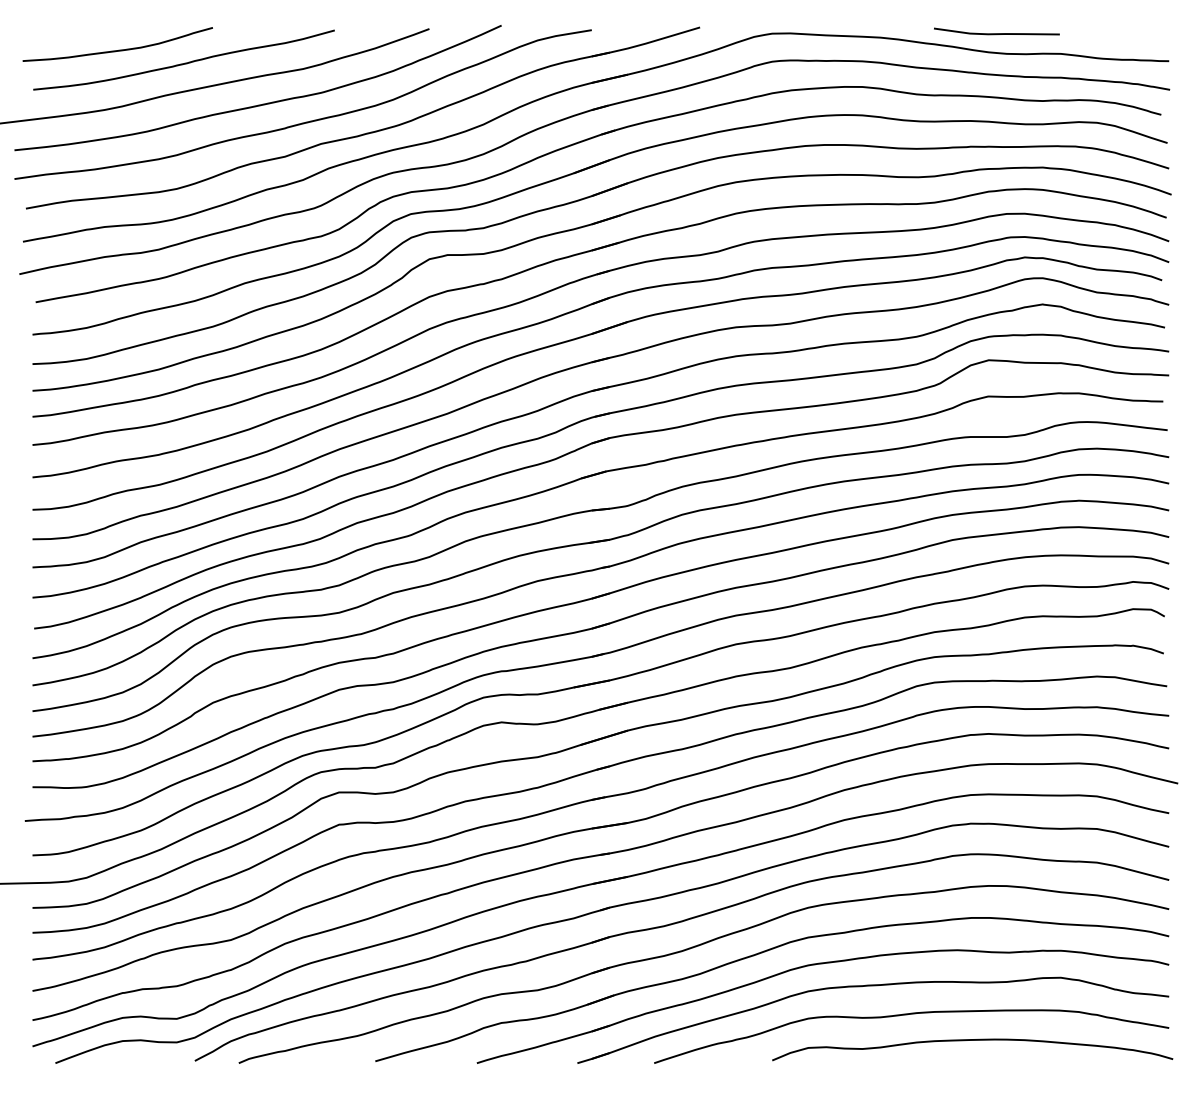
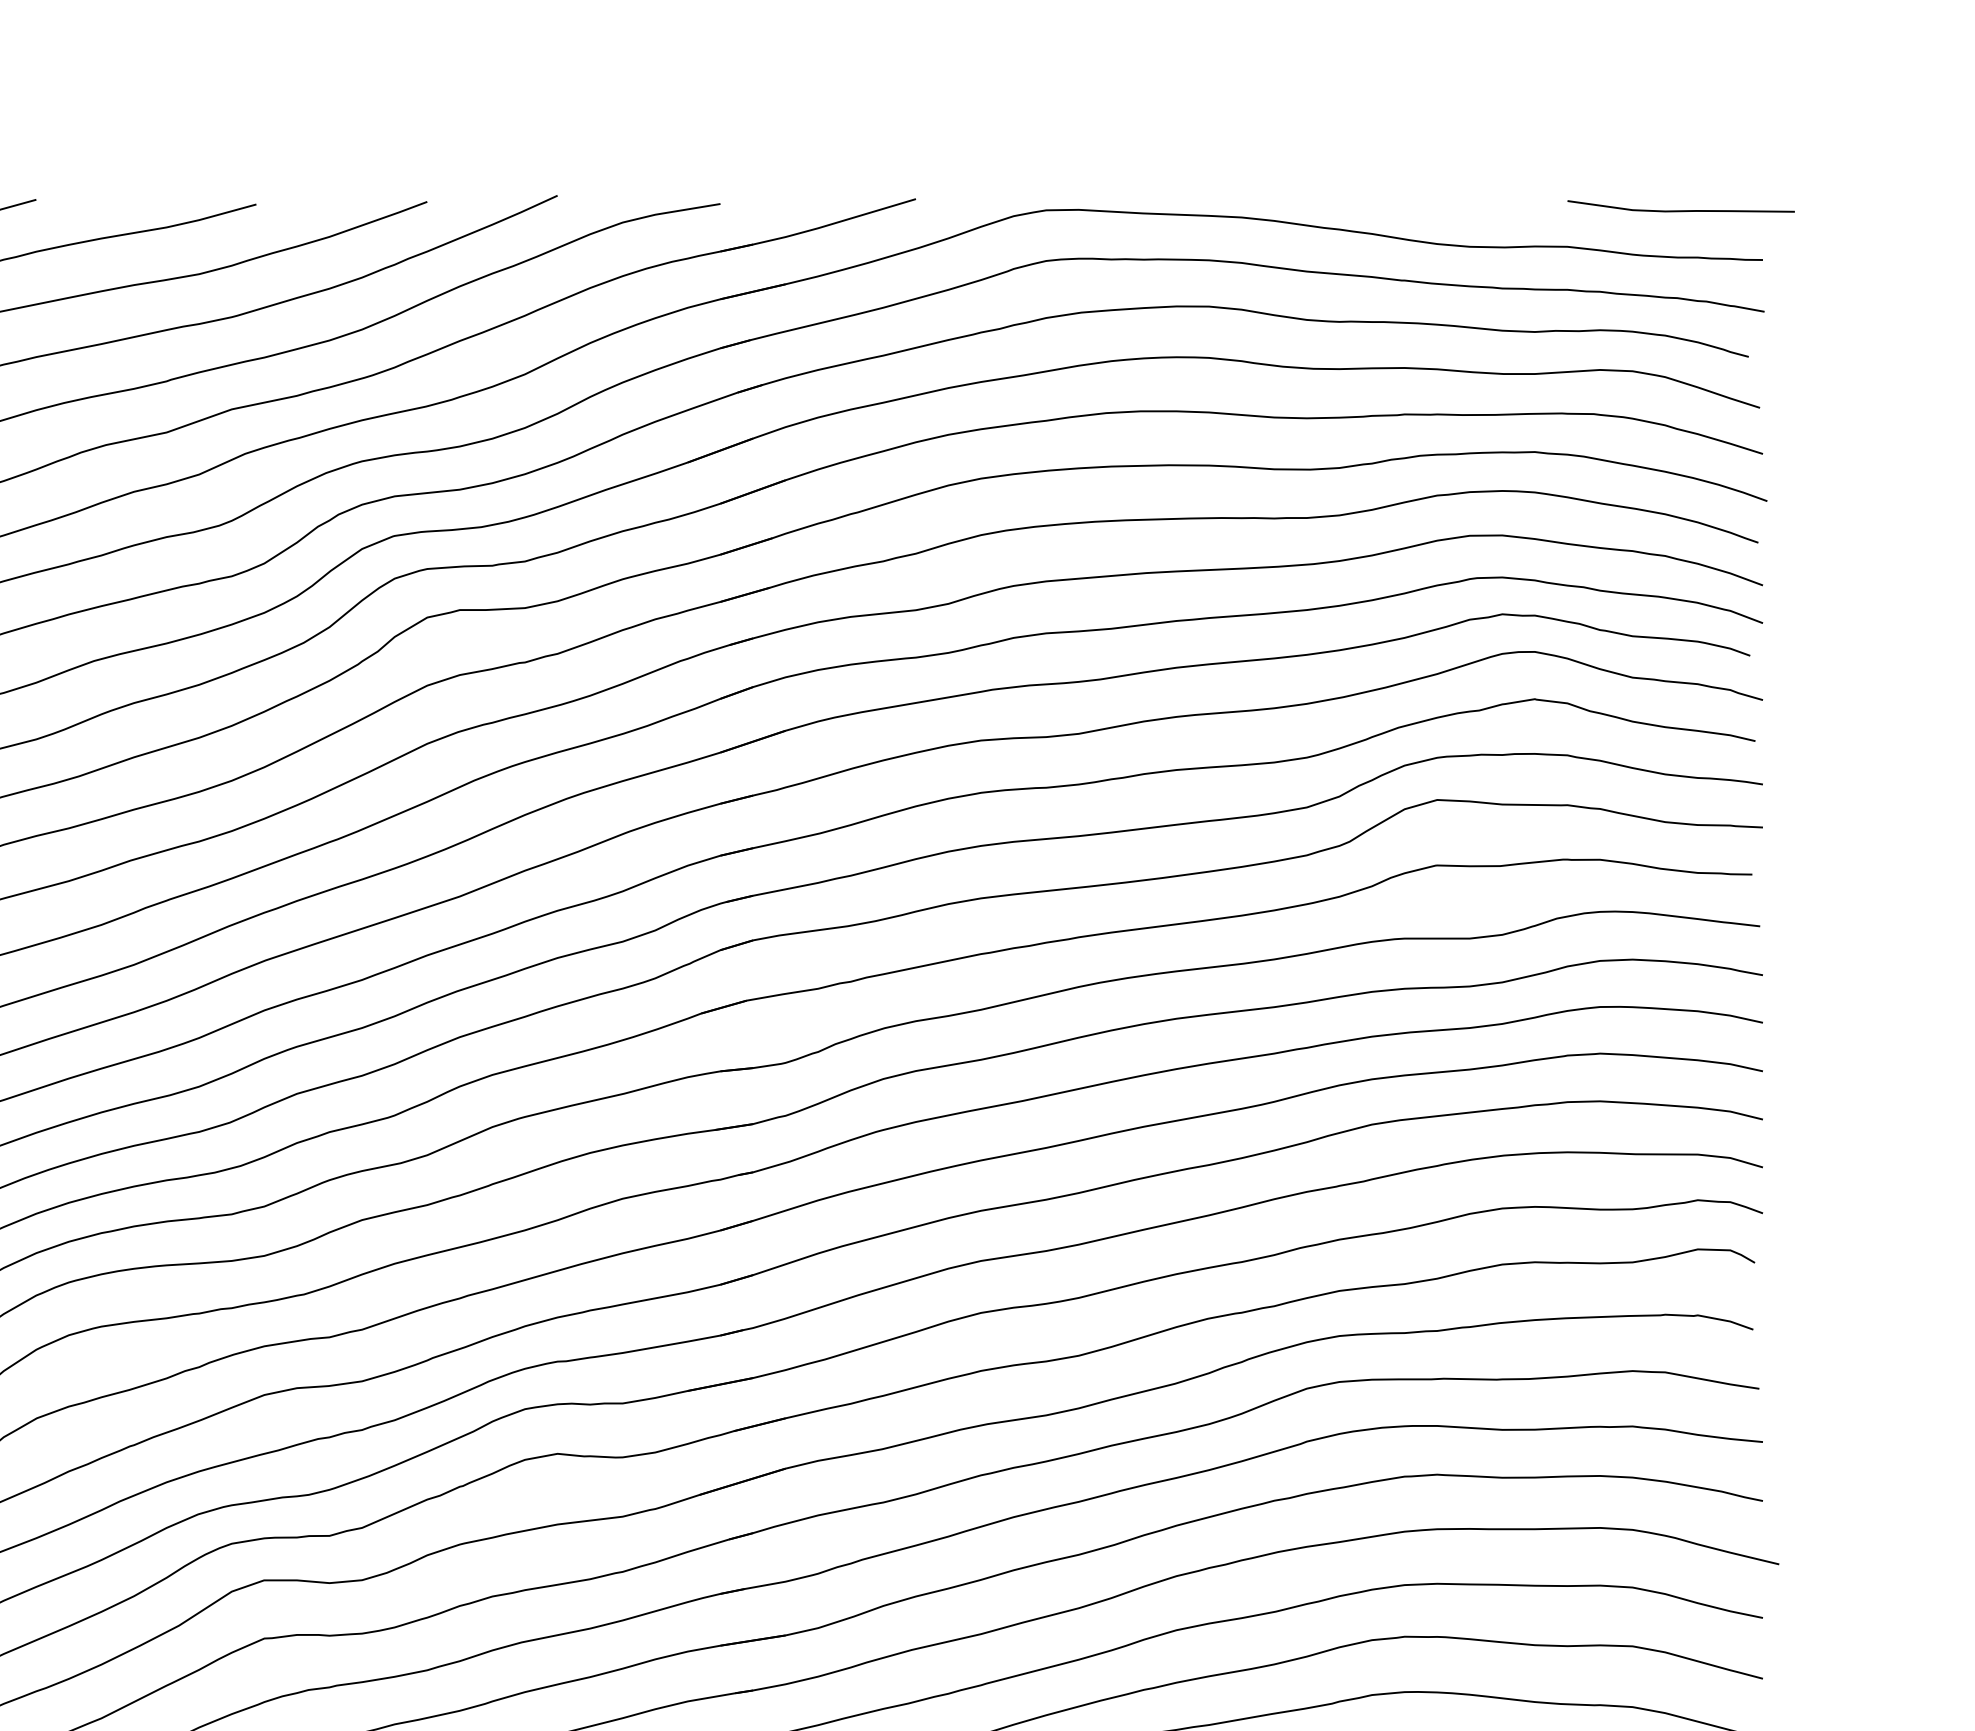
curve: (996, 33) -> (1680, 210), moved

